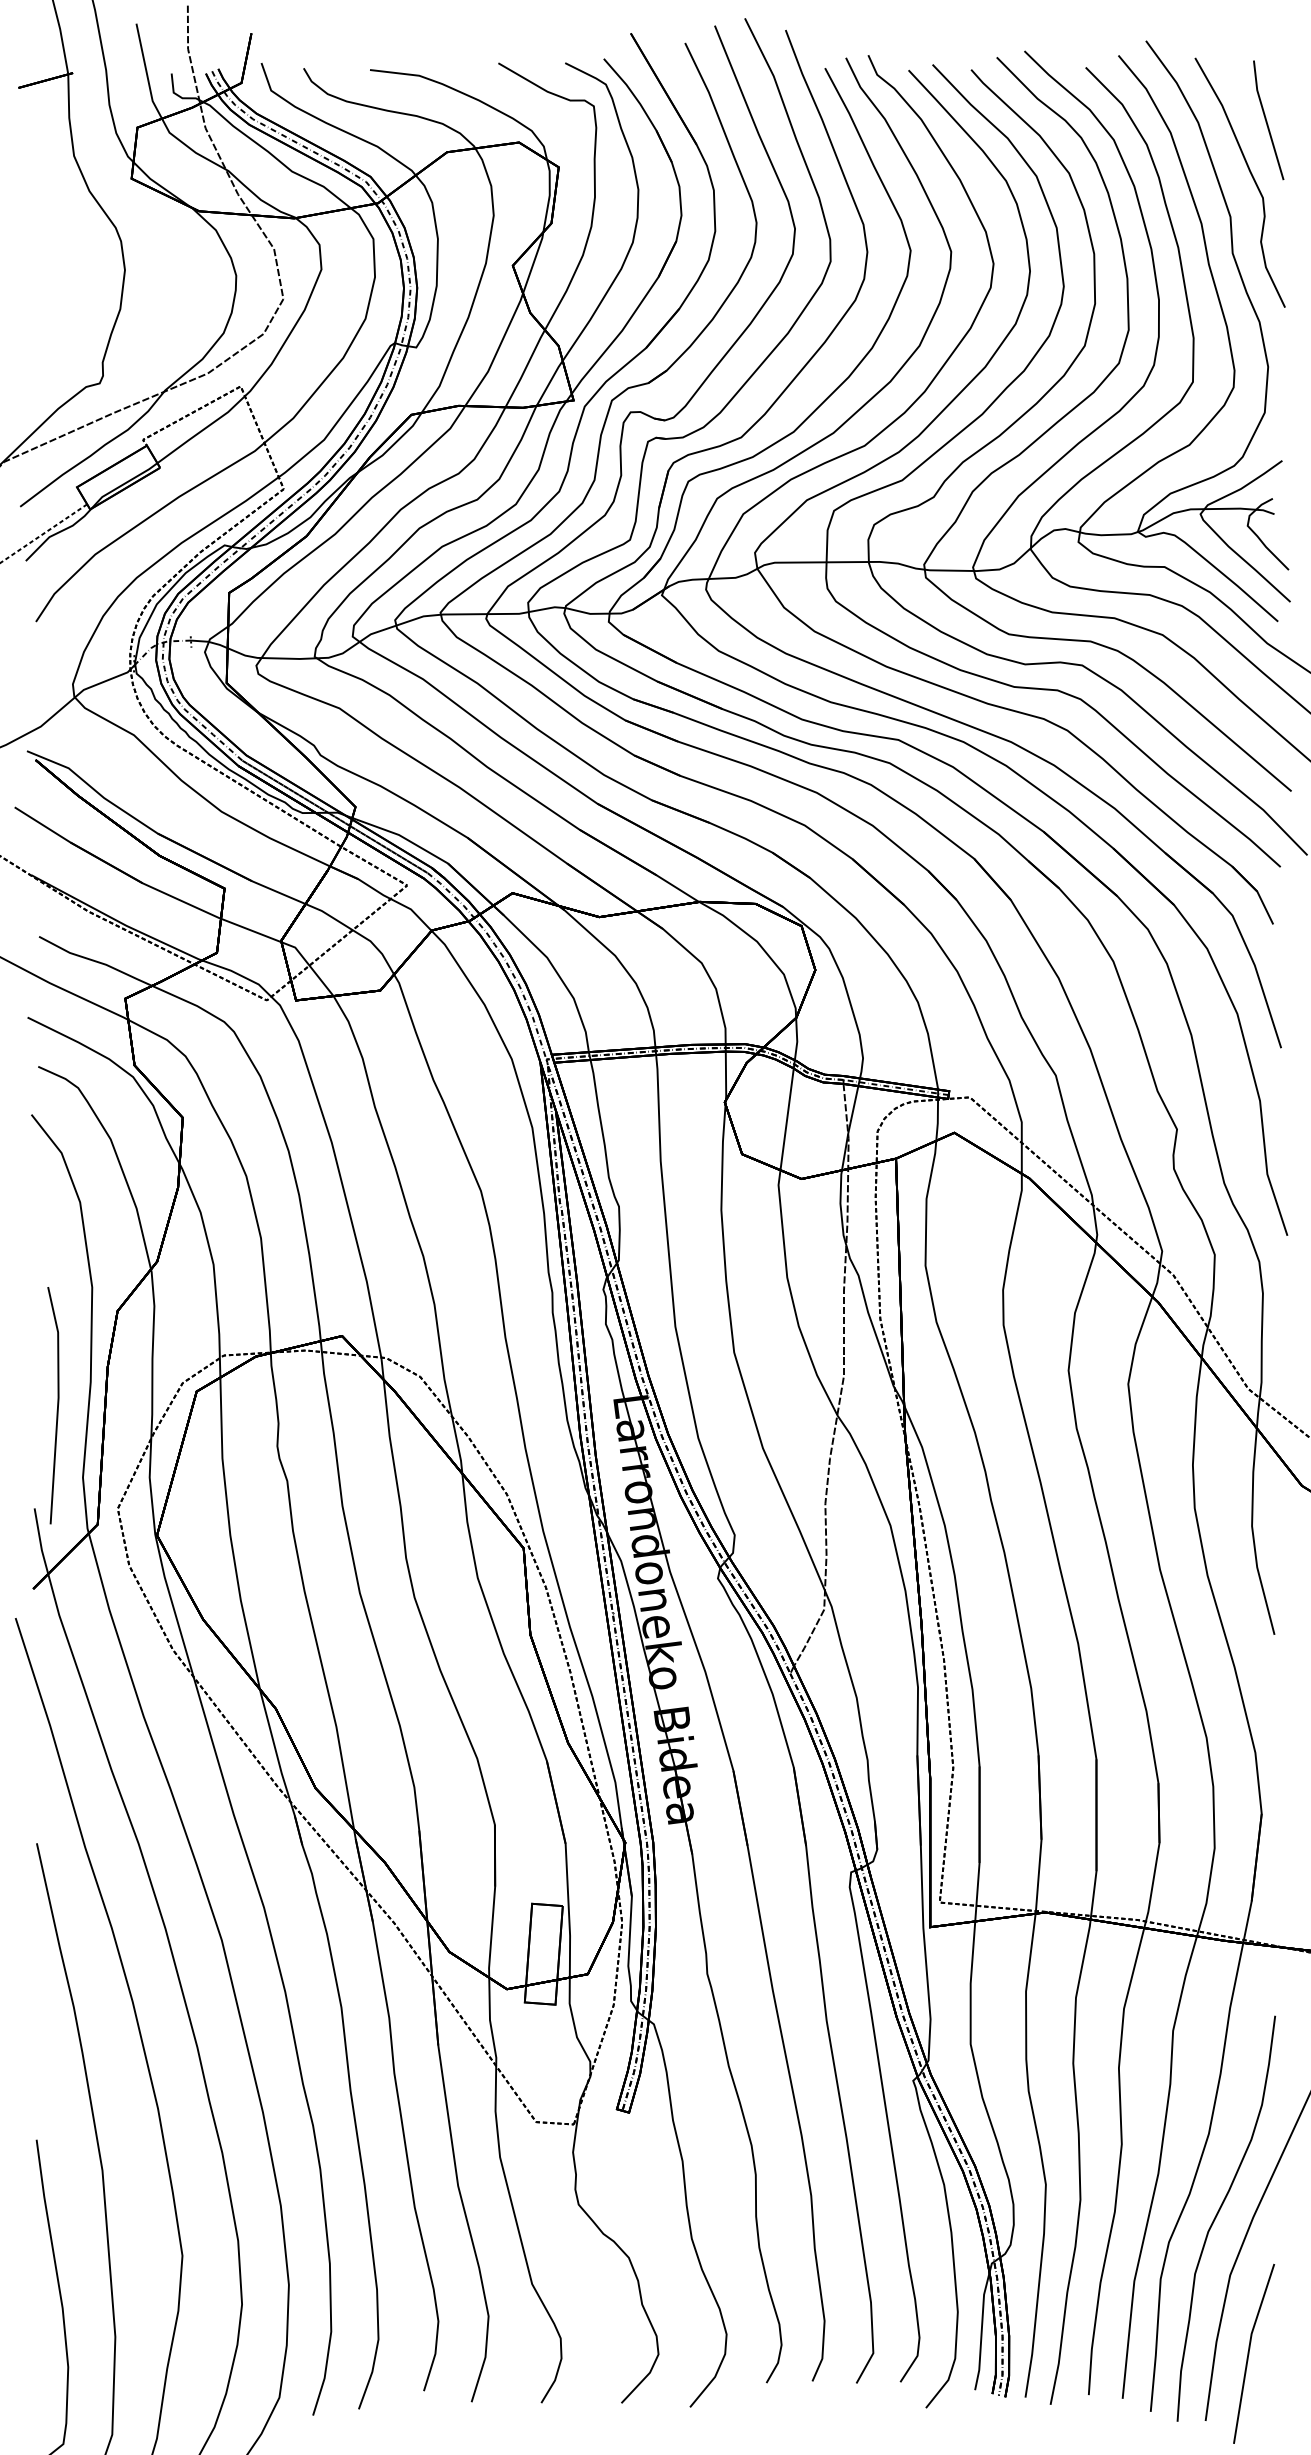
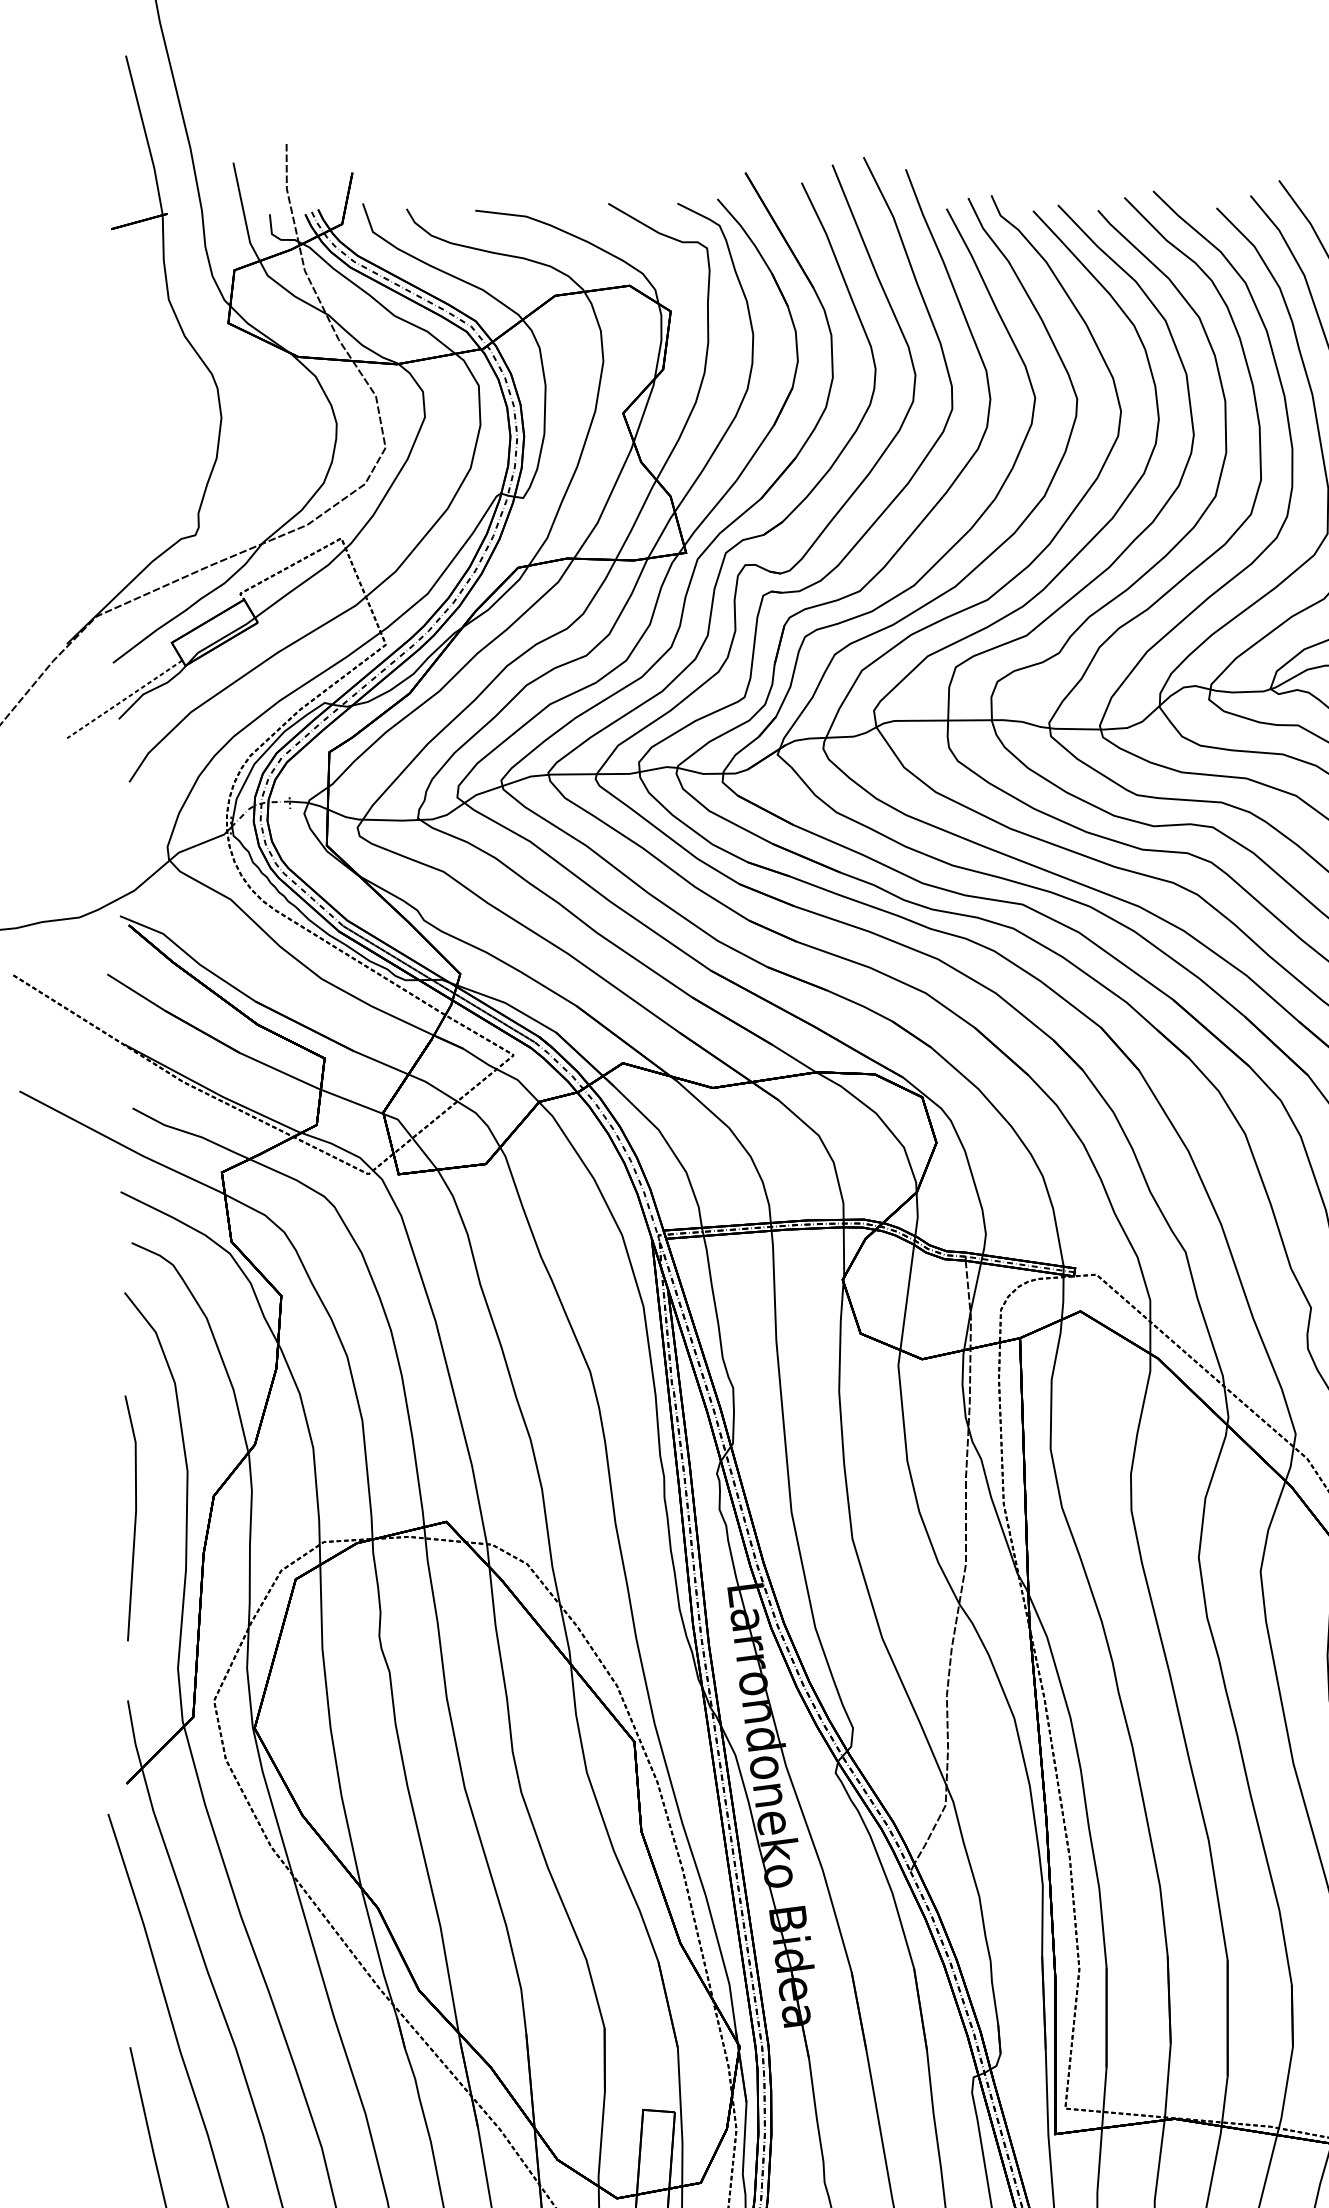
line: (57, 1405) -> (135, 1518), moved

